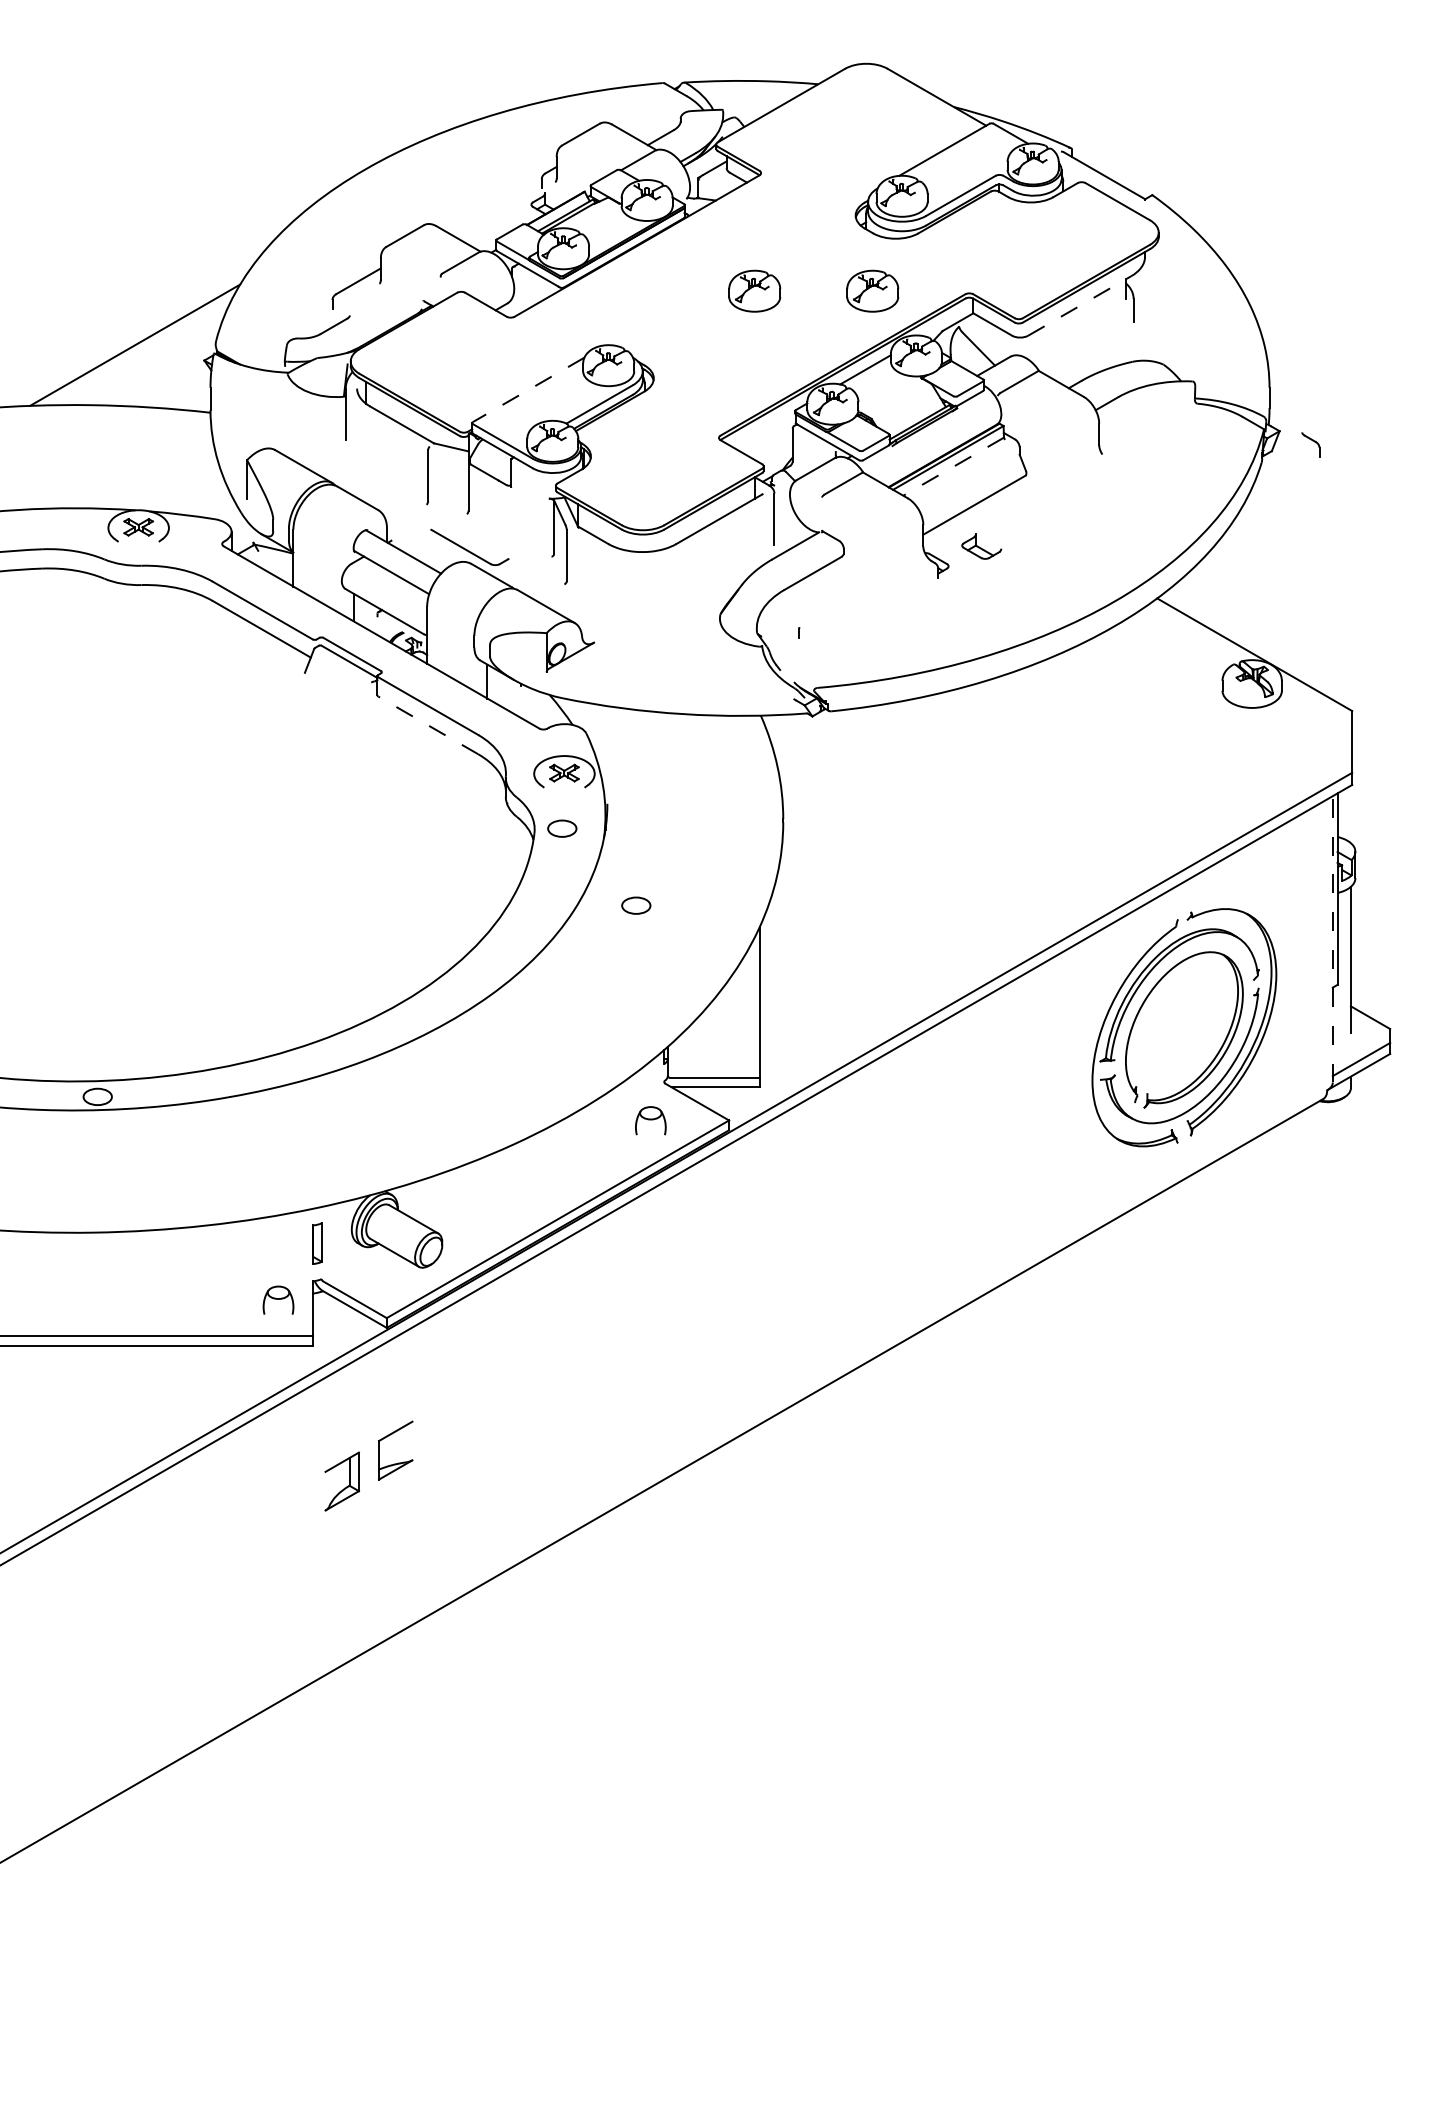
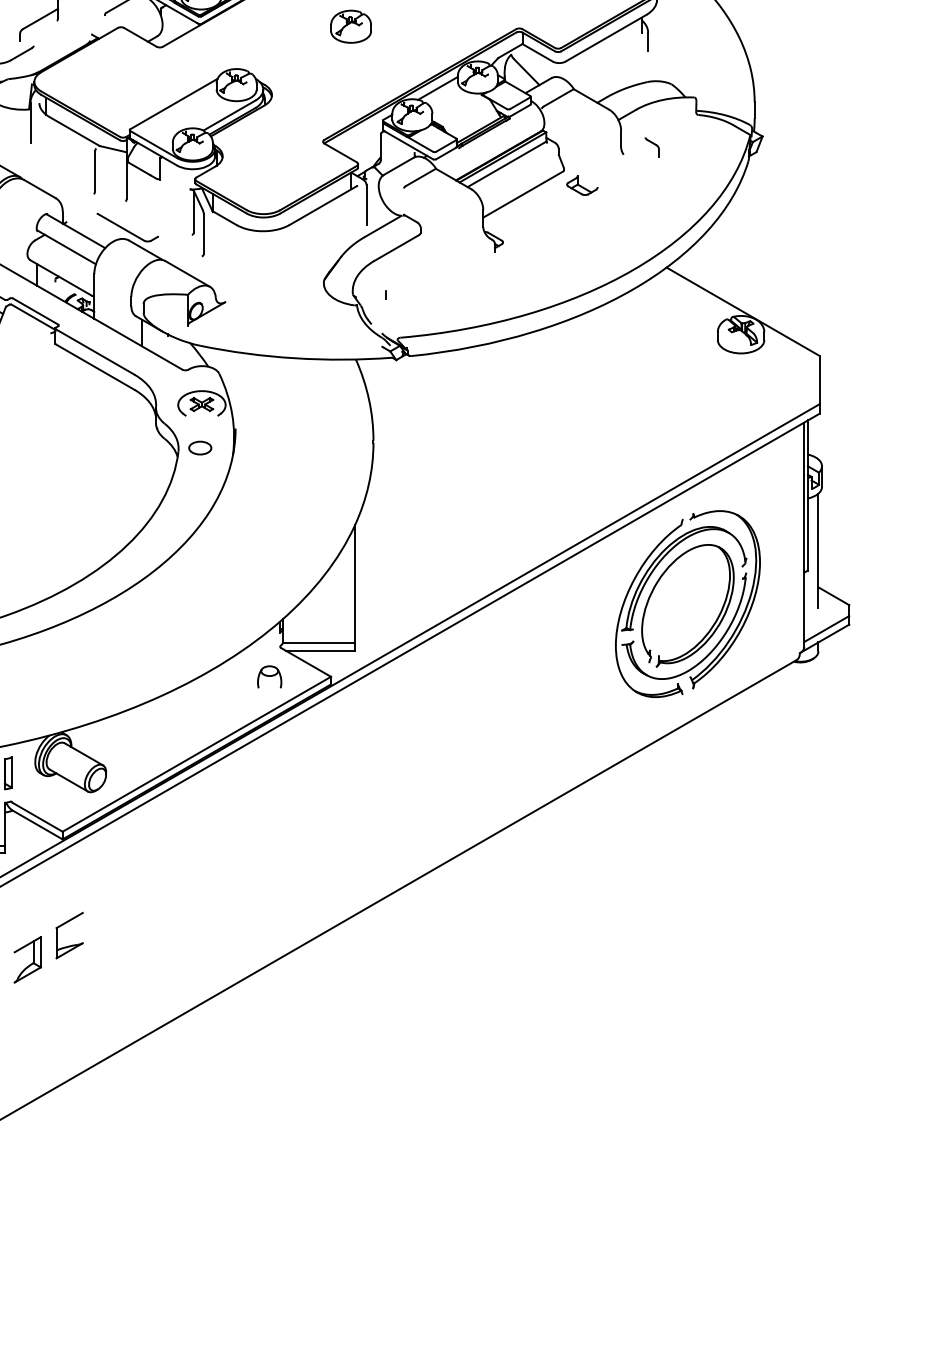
part: (872, 290) -> (443, 26), removed
line: (1080, 305) -> (606, 37), dashed -> solid
line: (528, 390) -> (173, 104), dashed -> solid
part: (1310, 444) -> (651, 146), moved
line: (953, 466) -> (506, 164), dashed -> solid
part: (981, 546) -> (582, 185), moved
line: (428, 725) -> (95, 367), dashed -> solid
part: (636, 905) -> (258, 508), removed
line: (1332, 938) -> (804, 534), dashed -> solid

